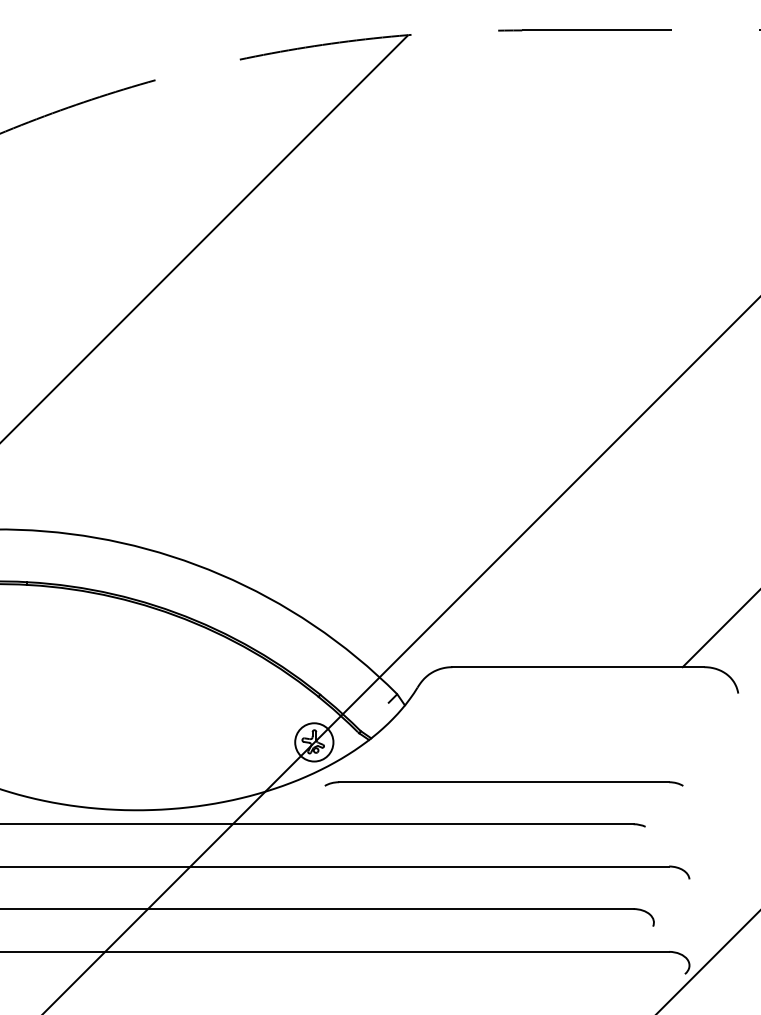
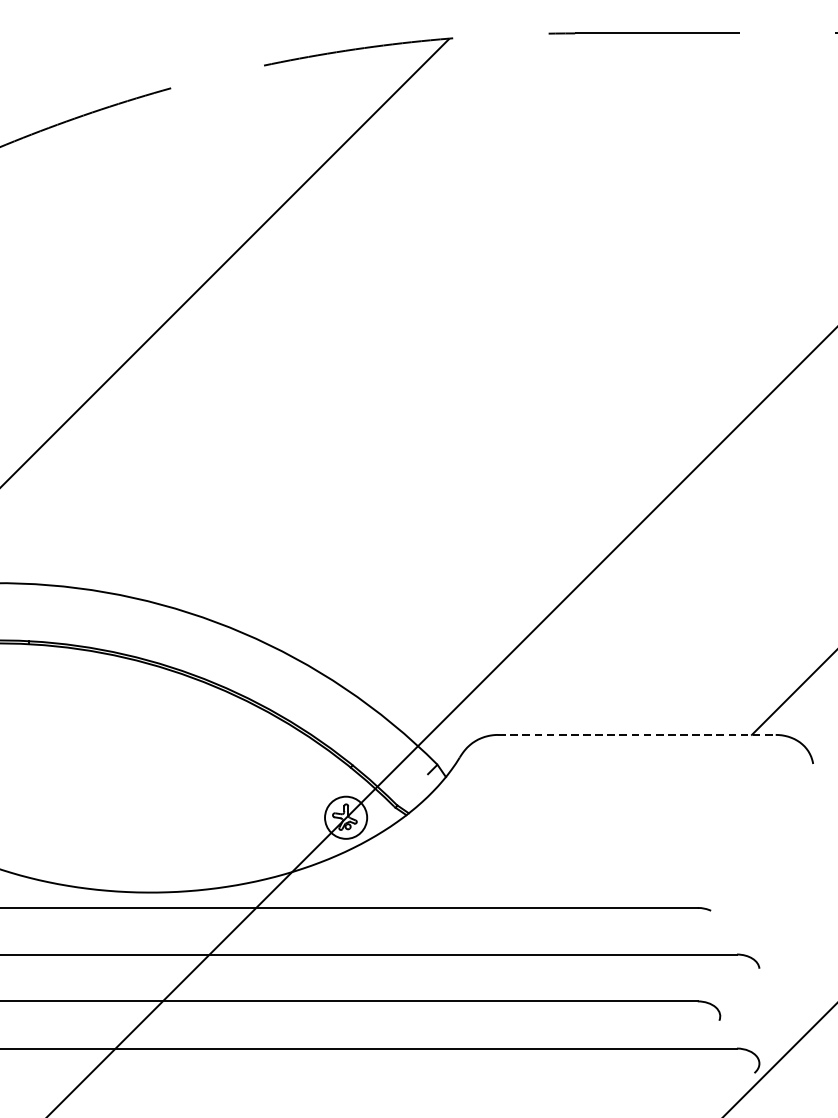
line: (578, 667) -> (637, 735), solid -> dashed
part: (503, 783) -> (554, 863), removed

